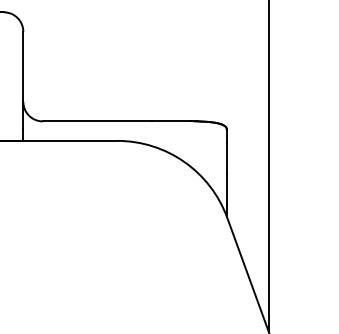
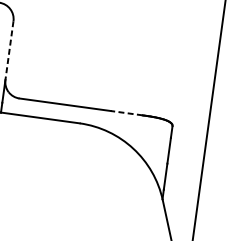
line: (23, 67) -> (9, 51), solid -> dashed
line: (170, 121) -> (126, 113), solid -> dashed

